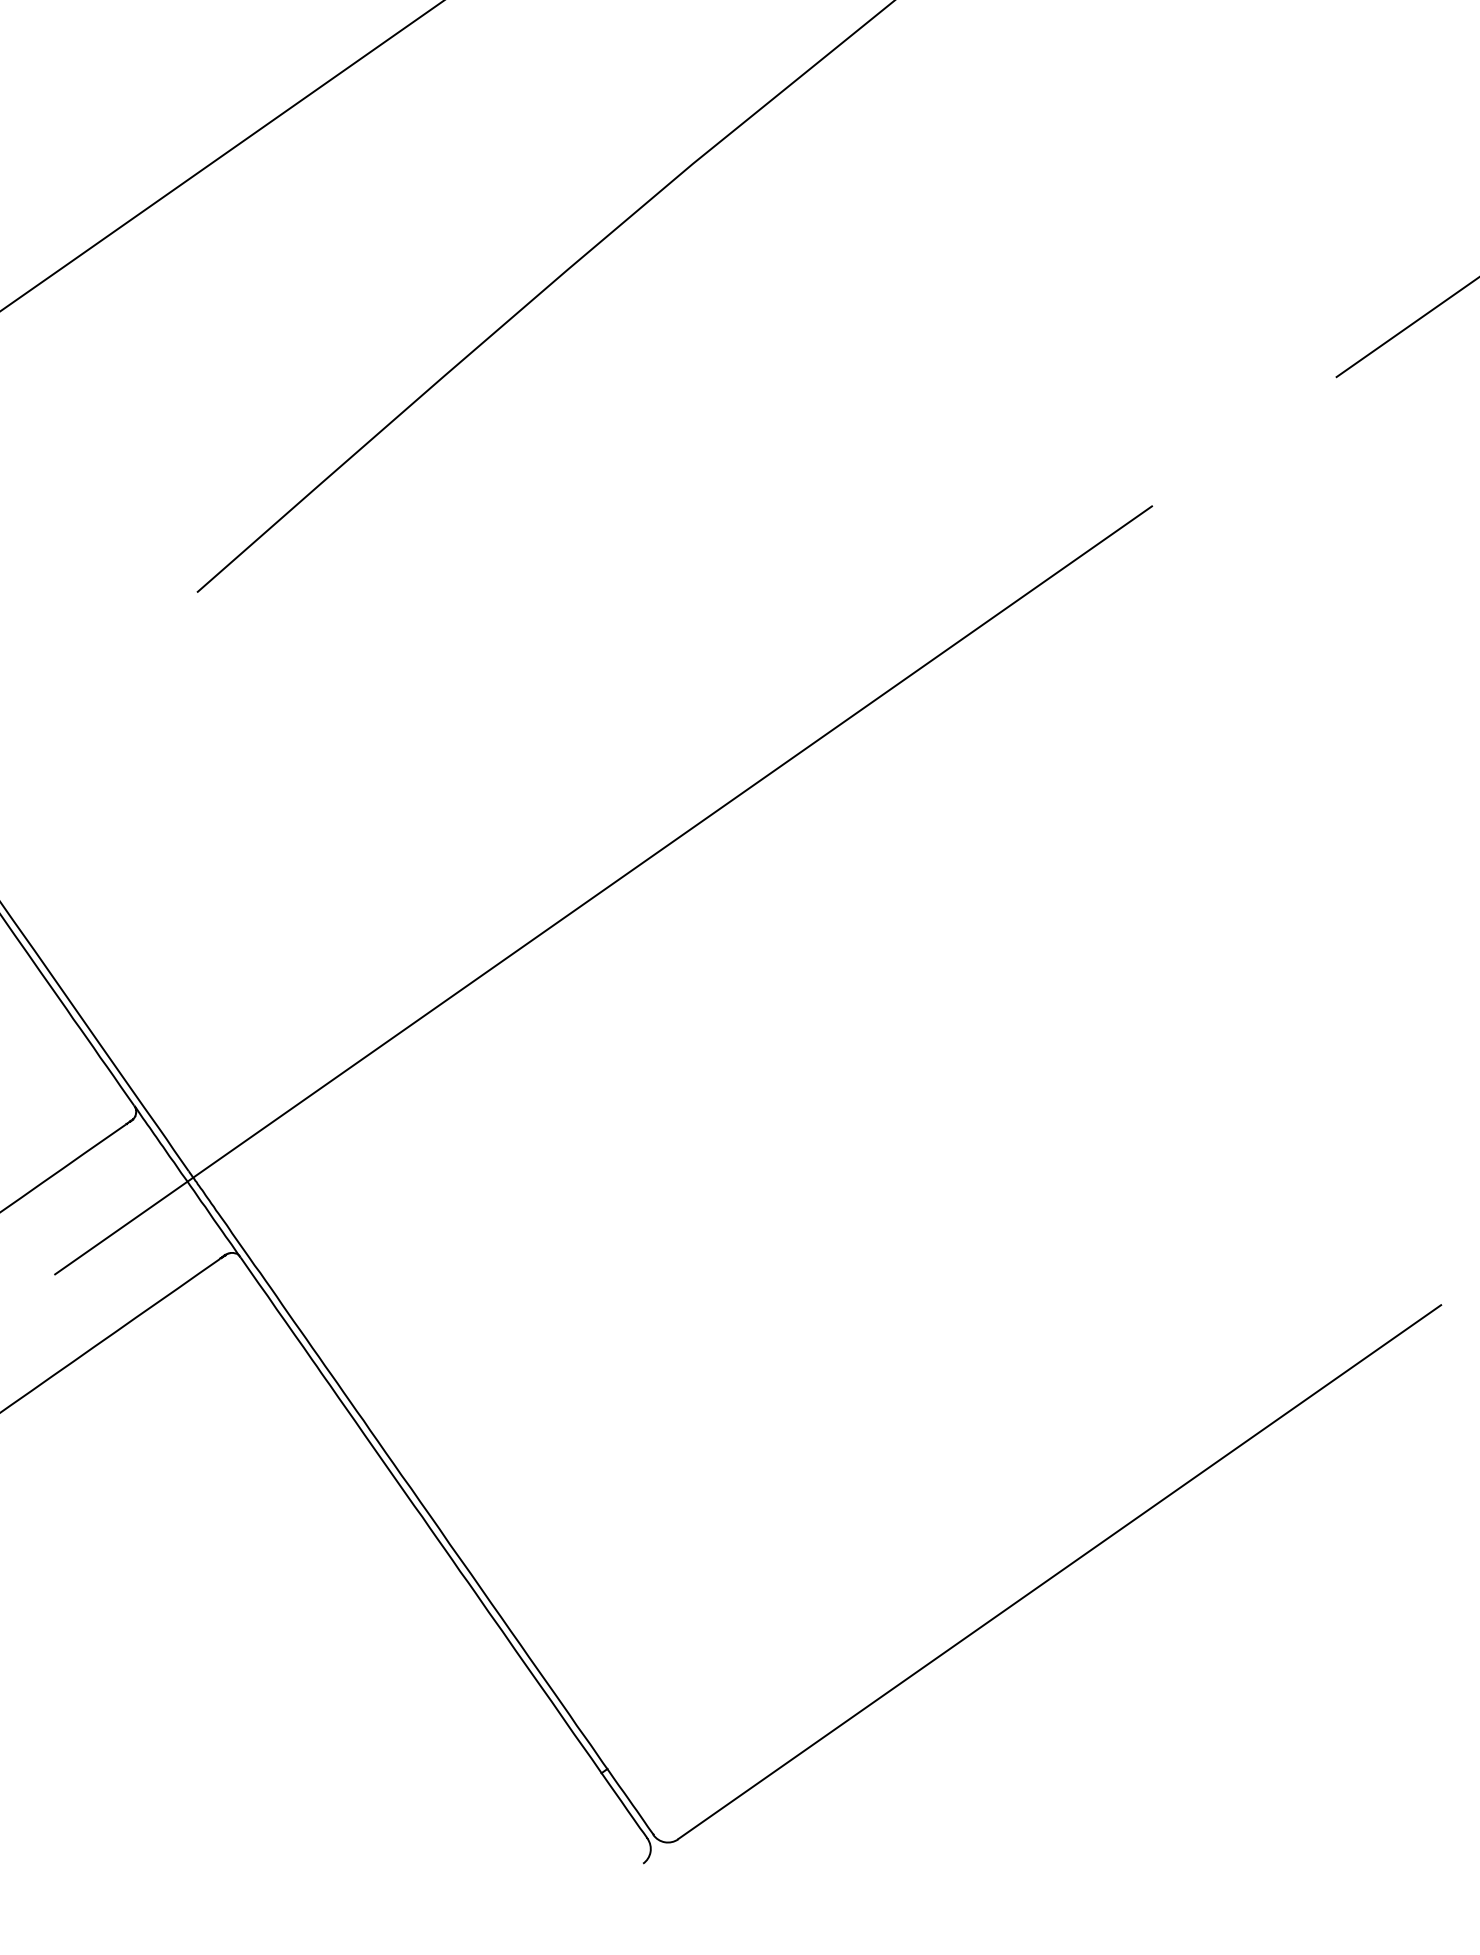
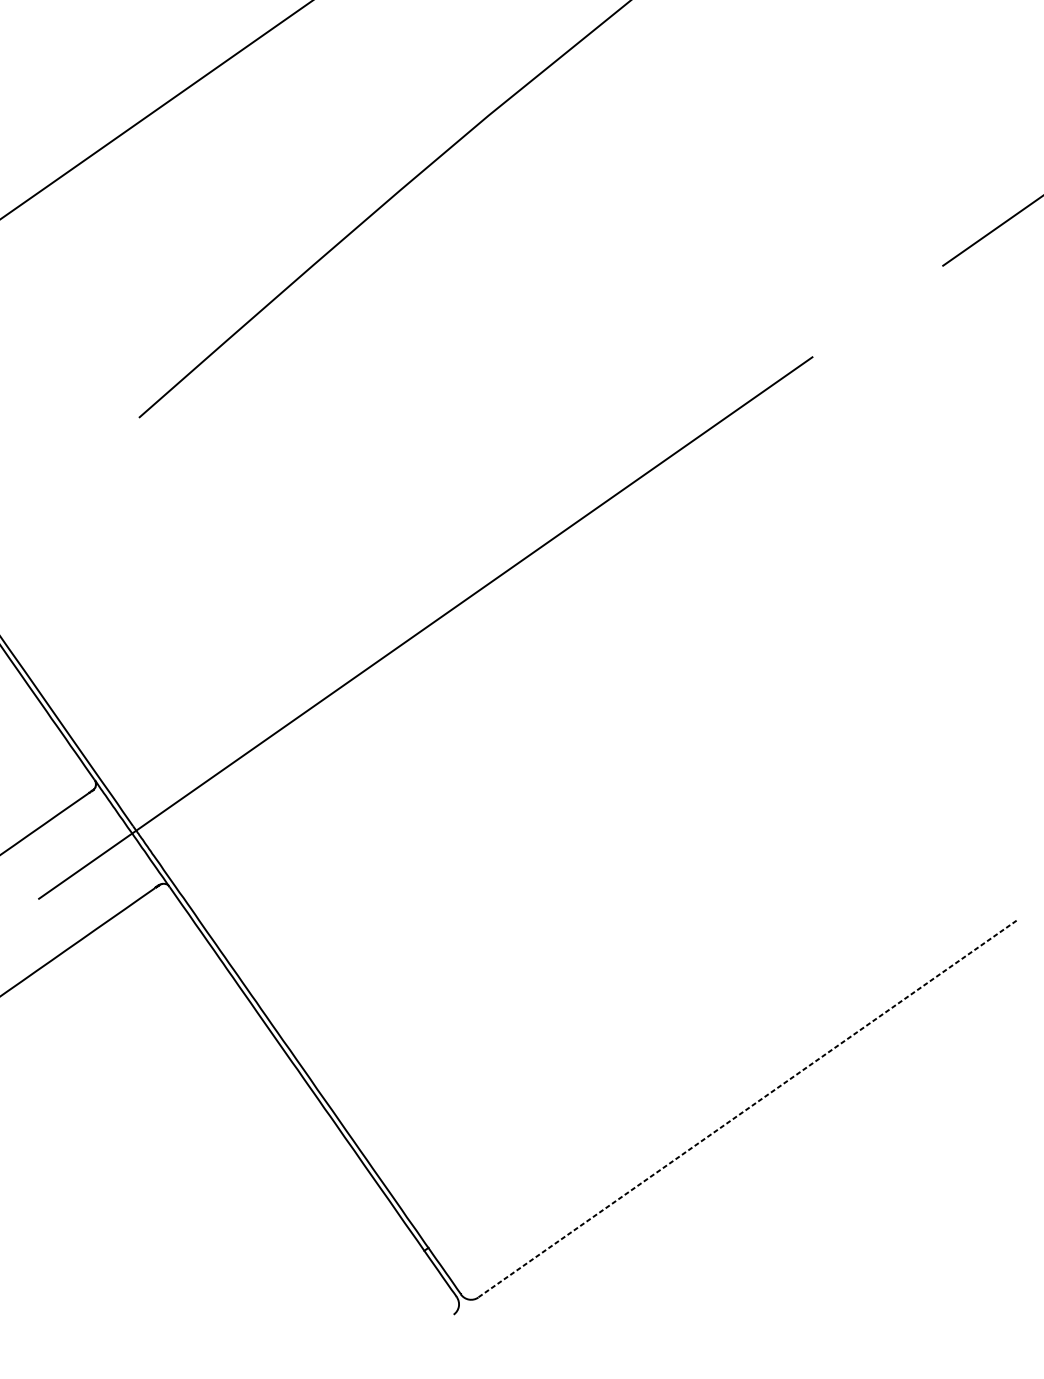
line: (1060, 1571) -> (748, 1108), solid -> dashed

